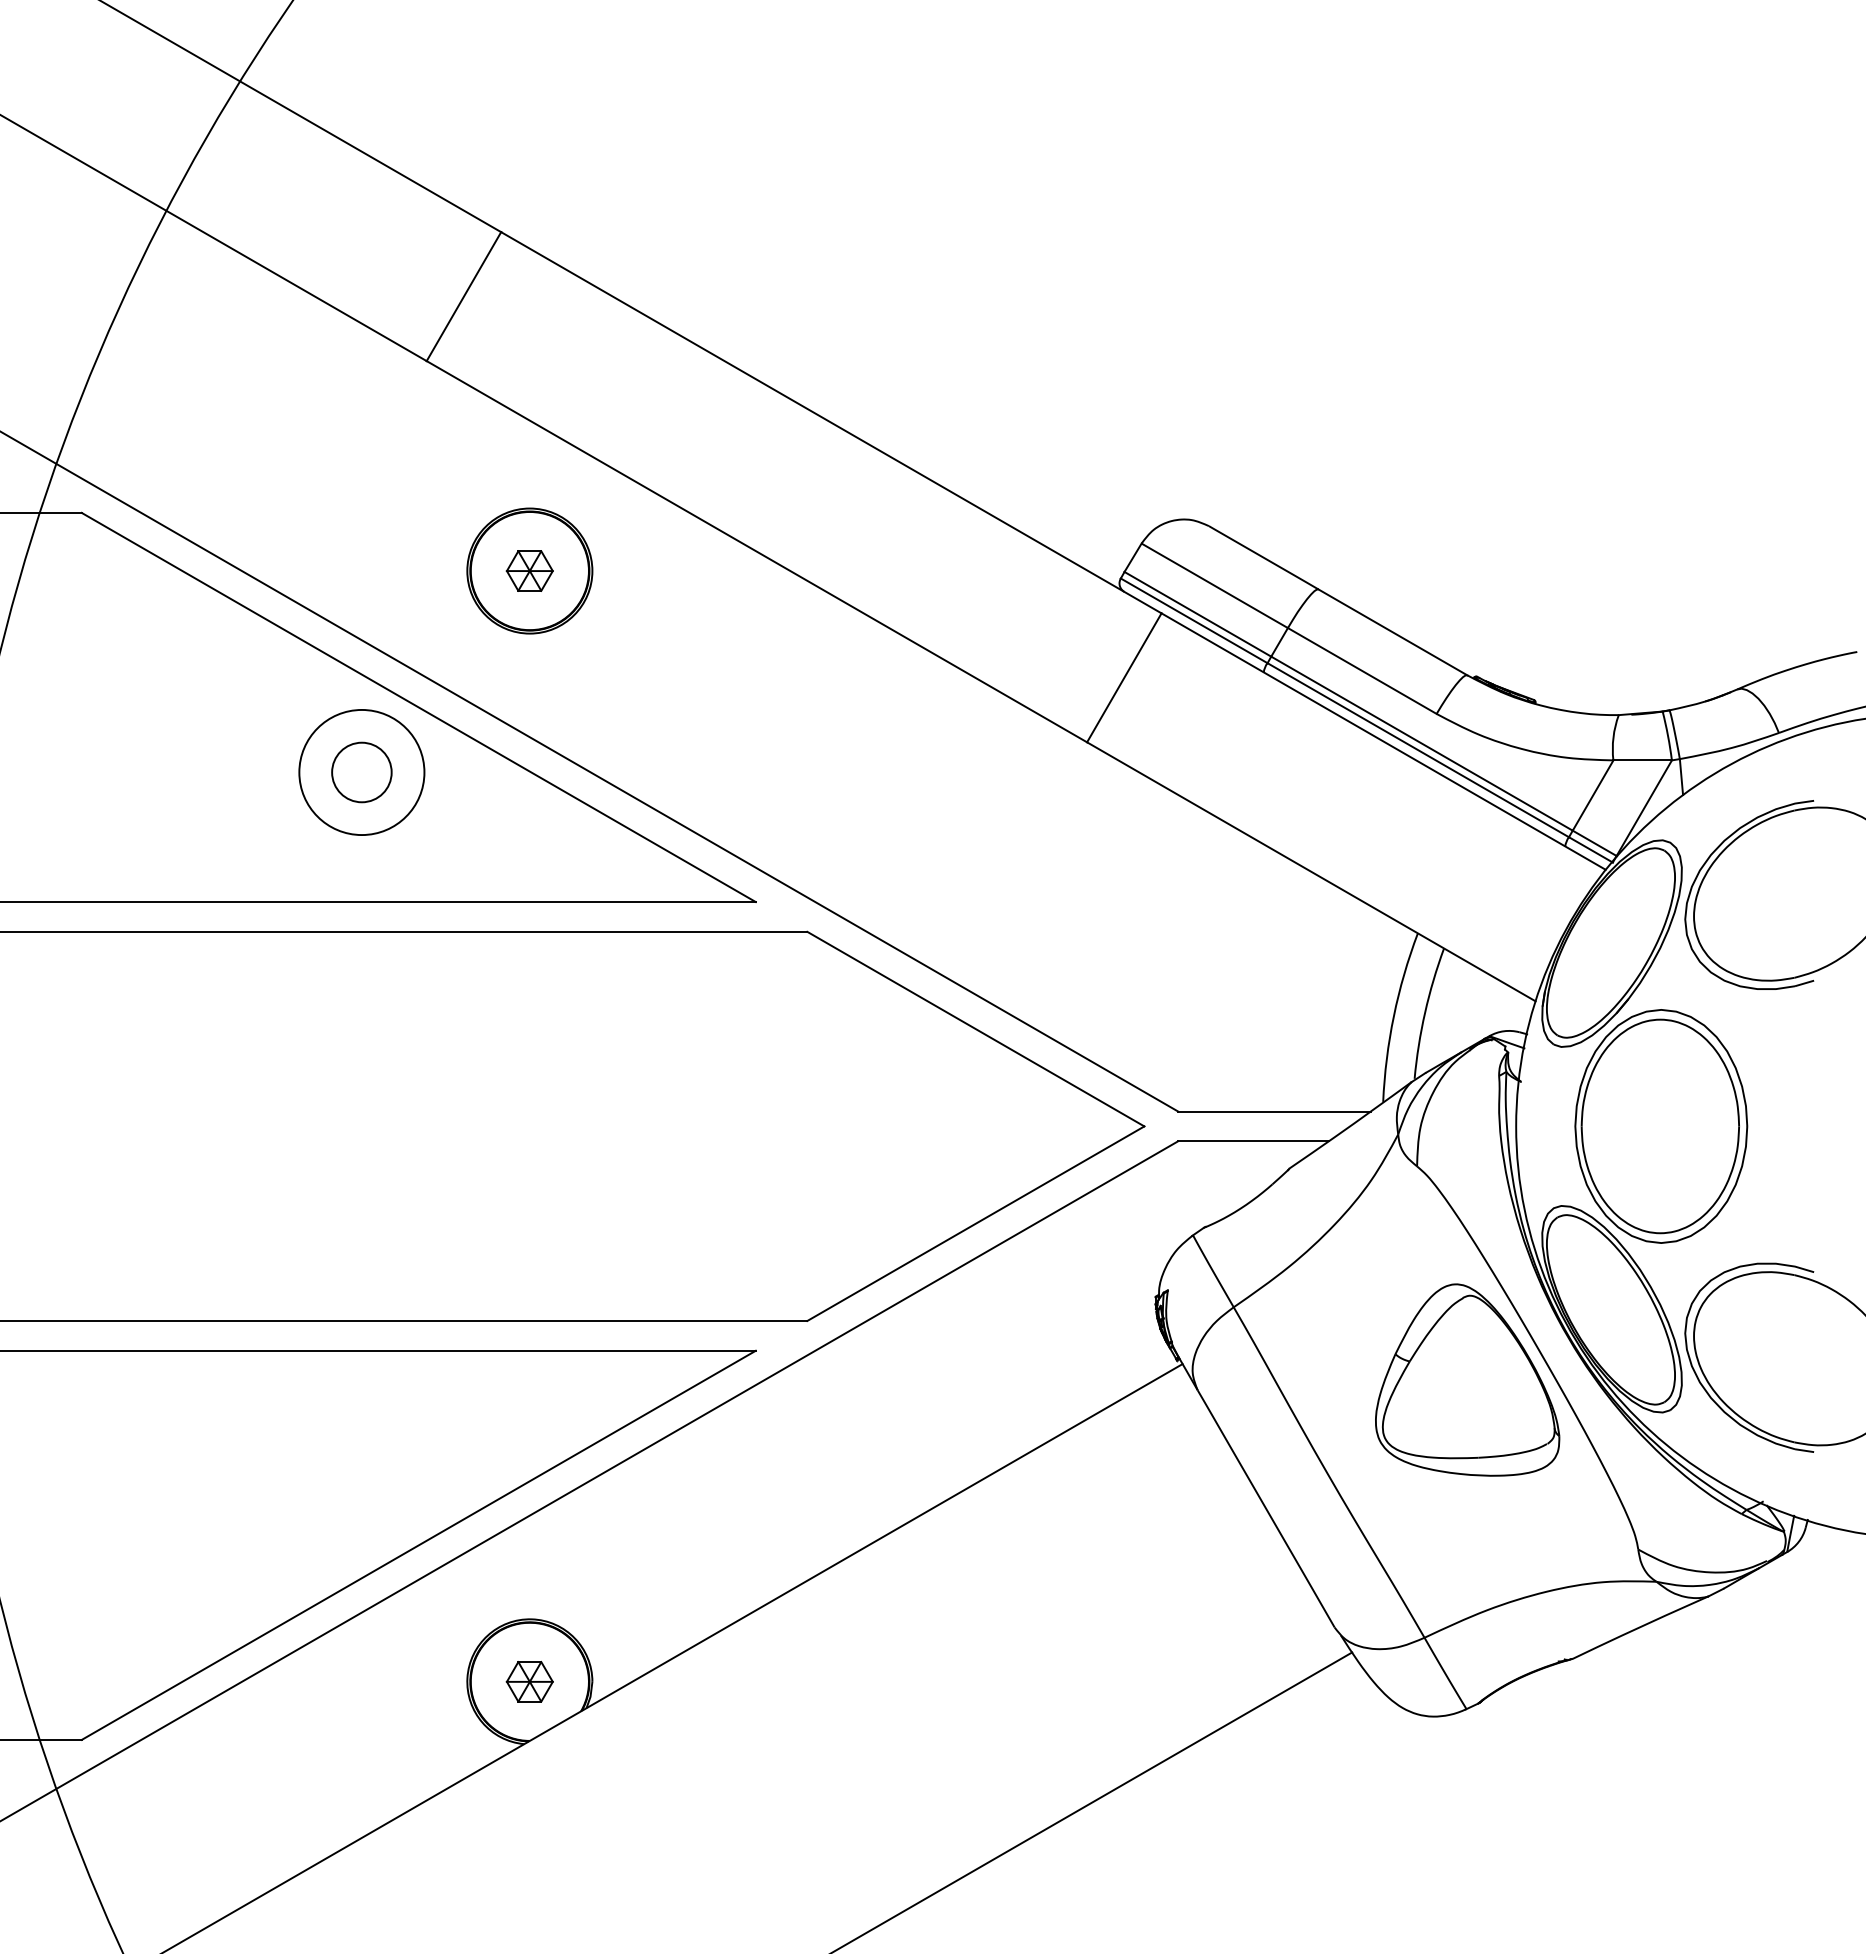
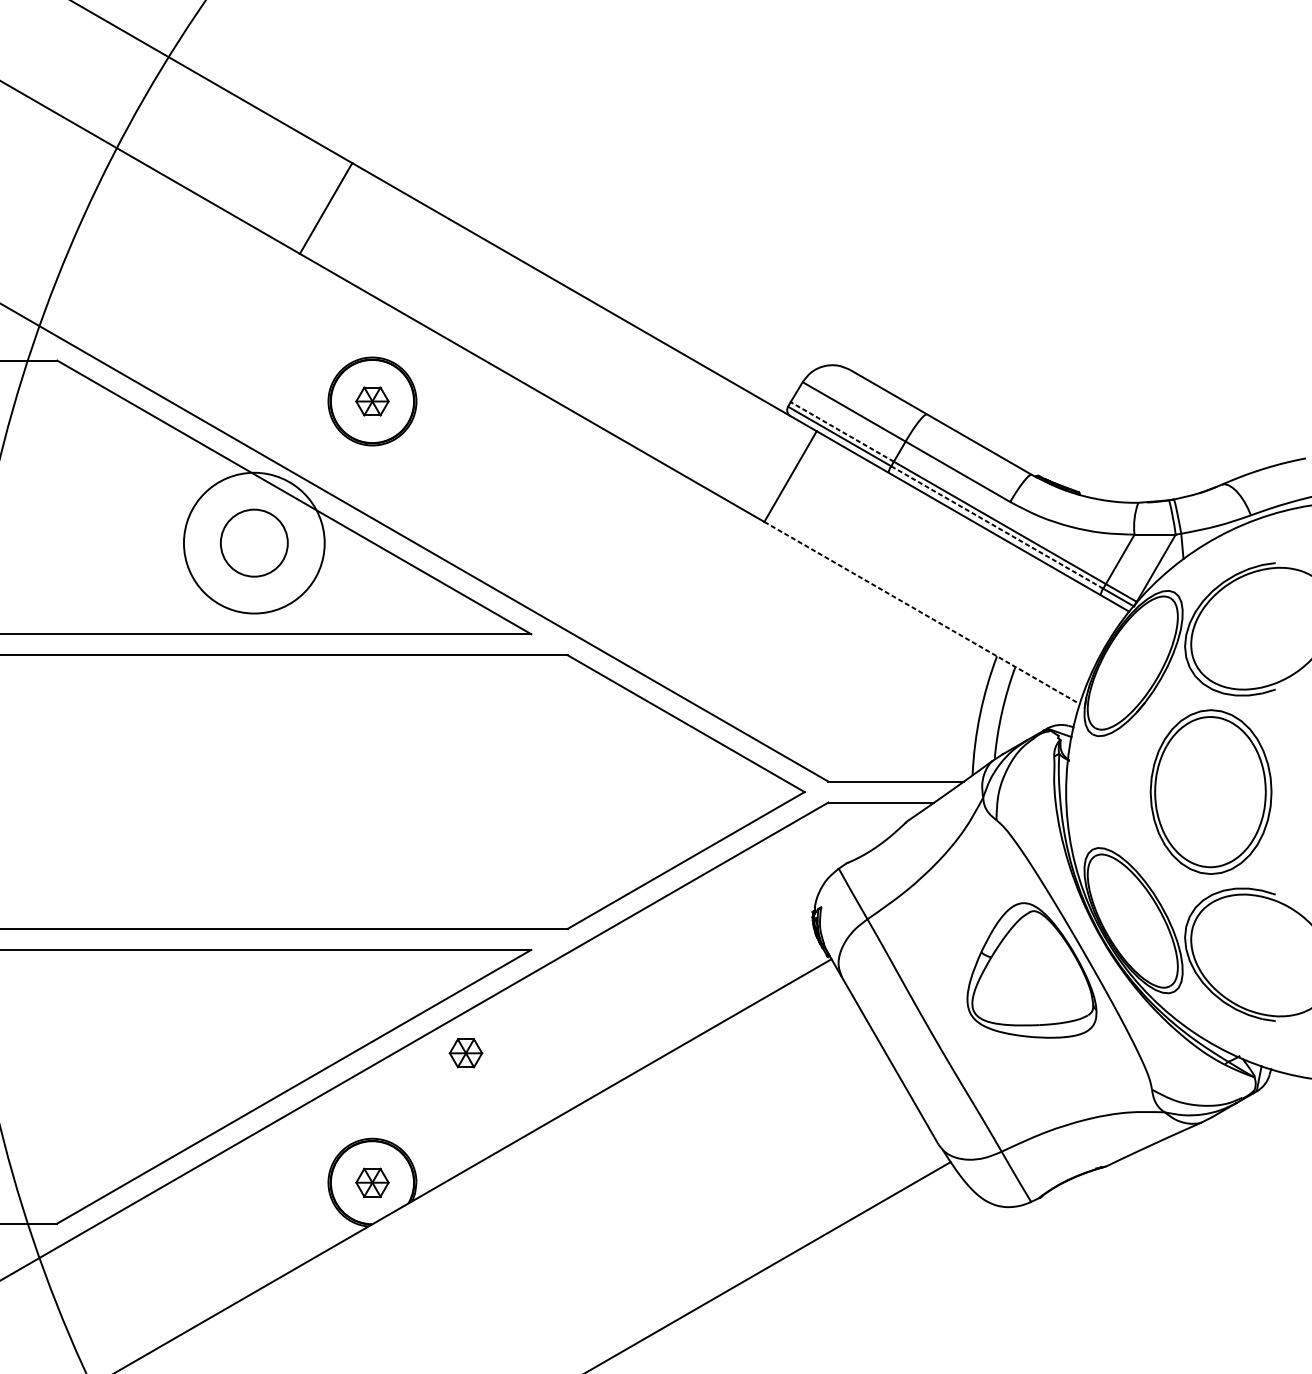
line: (1197, 614) -> (842, 432), solid -> dashed
line: (1418, 750) -> (997, 527), solid -> dashed
circle: (361, 772) -> (254, 543), size x1.6
circle: (361, 772) -> (254, 543), size x1.6
line: (1311, 871) -> (922, 612), solid -> dashed
part: (1661, 1126) -> (1211, 792), moved
part: (662, 1497) -> (465, 1053), added

